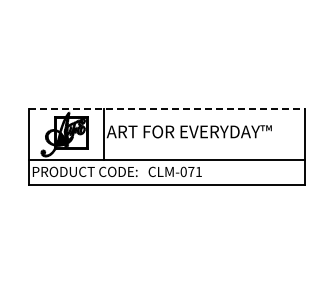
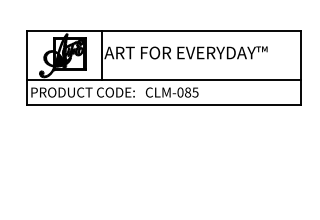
line: (167, 109) -> (164, 30), dashed -> solid
text: (194, 171) -> (191, 92), CLM-071 -> CLM-085

